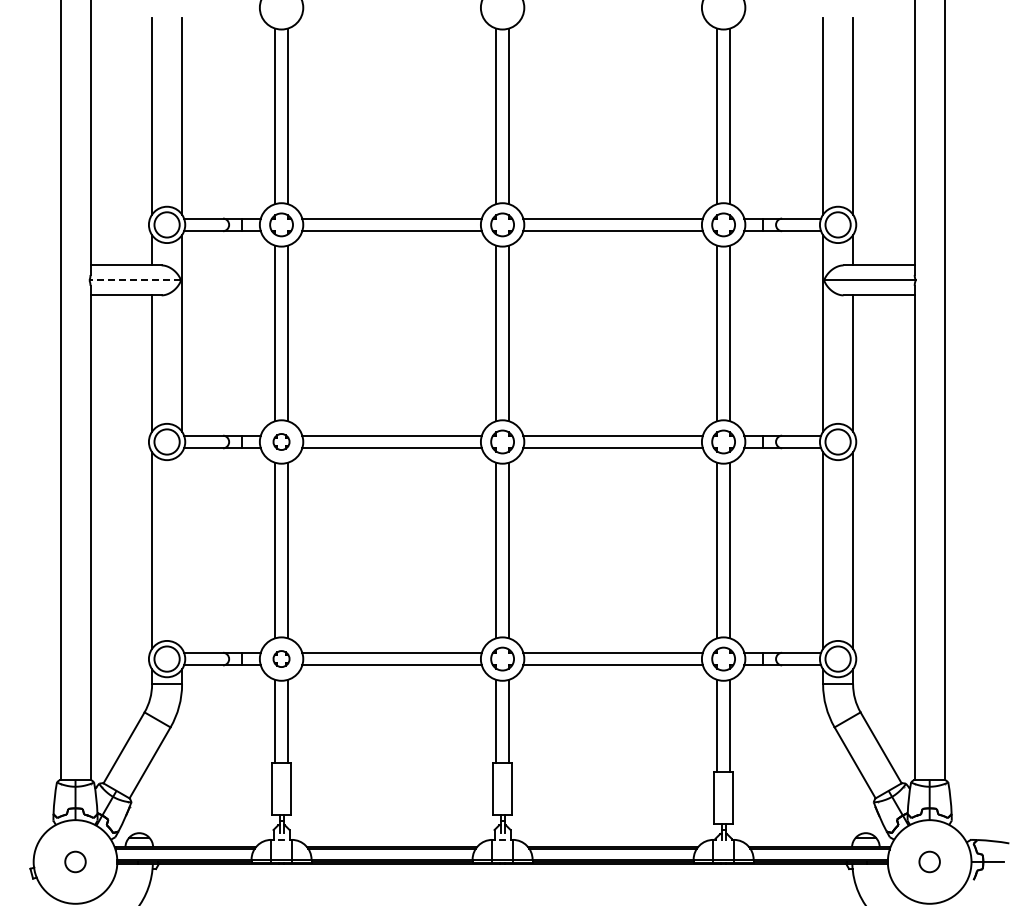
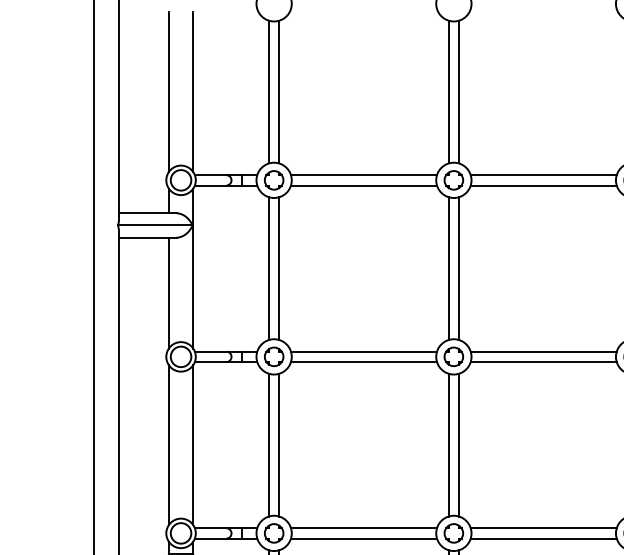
line: (135, 280) -> (155, 225), dashed -> solid
part: (281, 441) -> (274, 356), size x1.43
line: (182, 550) -> (193, 445), added
part: (281, 658) -> (274, 532), size x1.43

